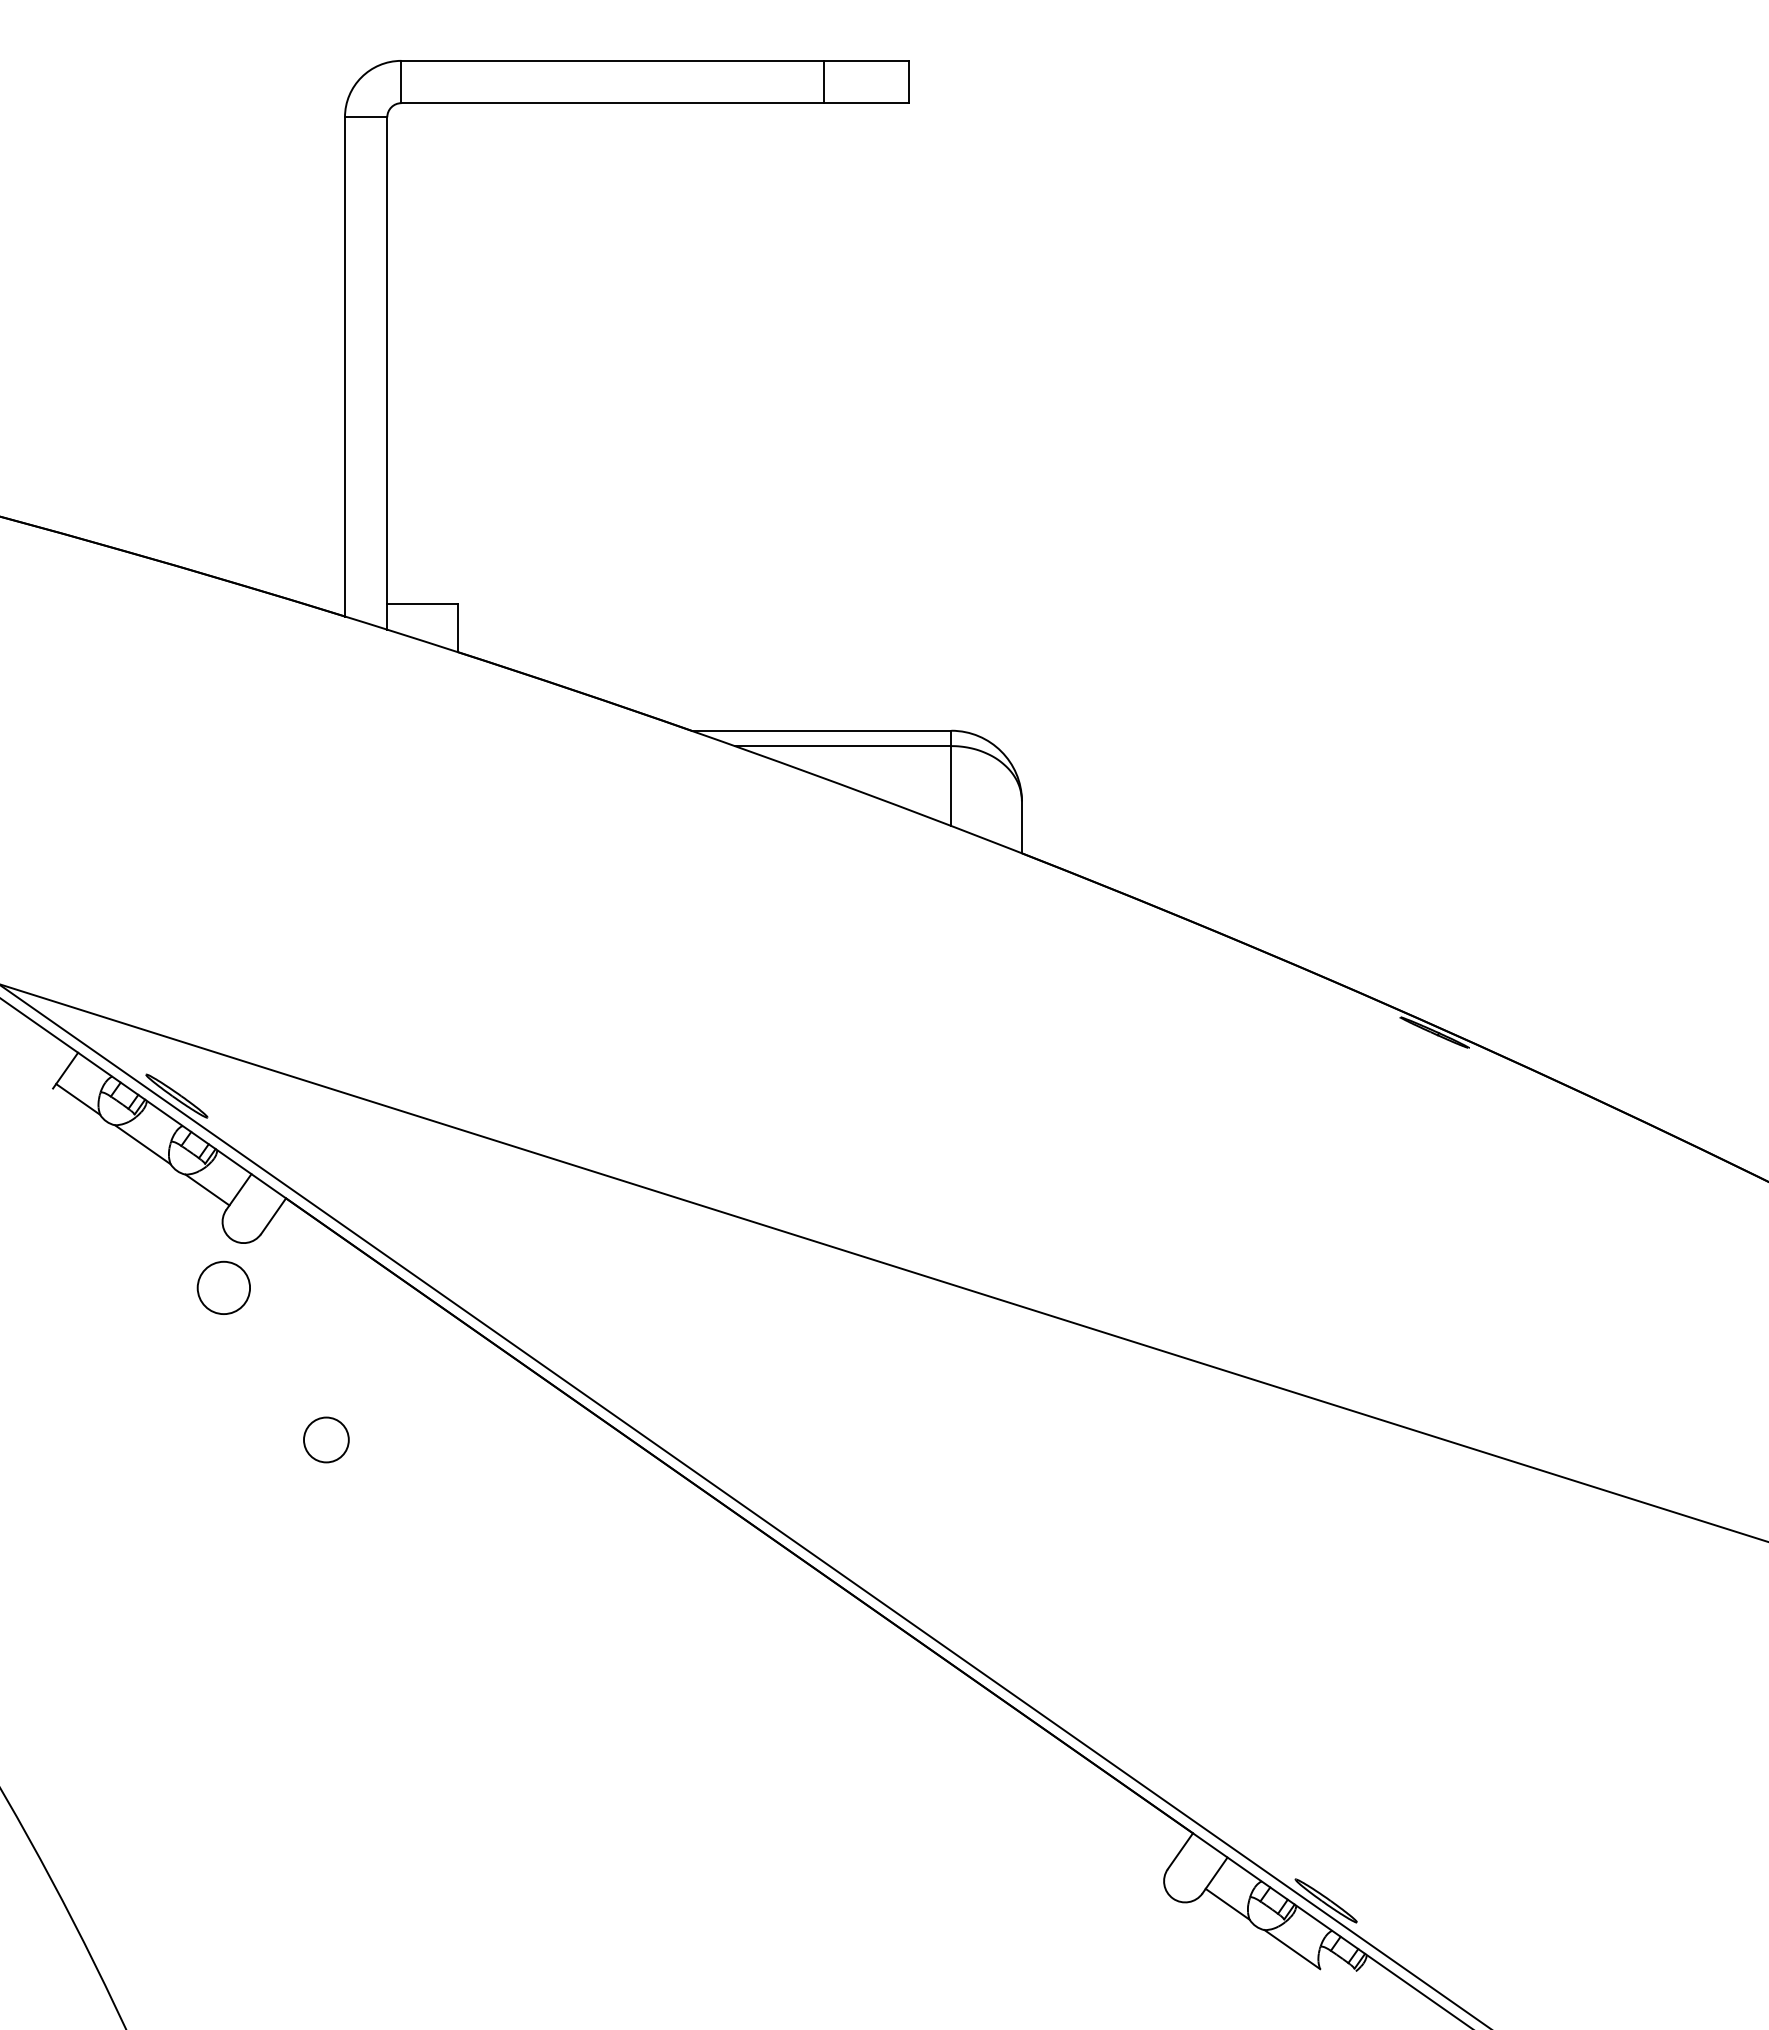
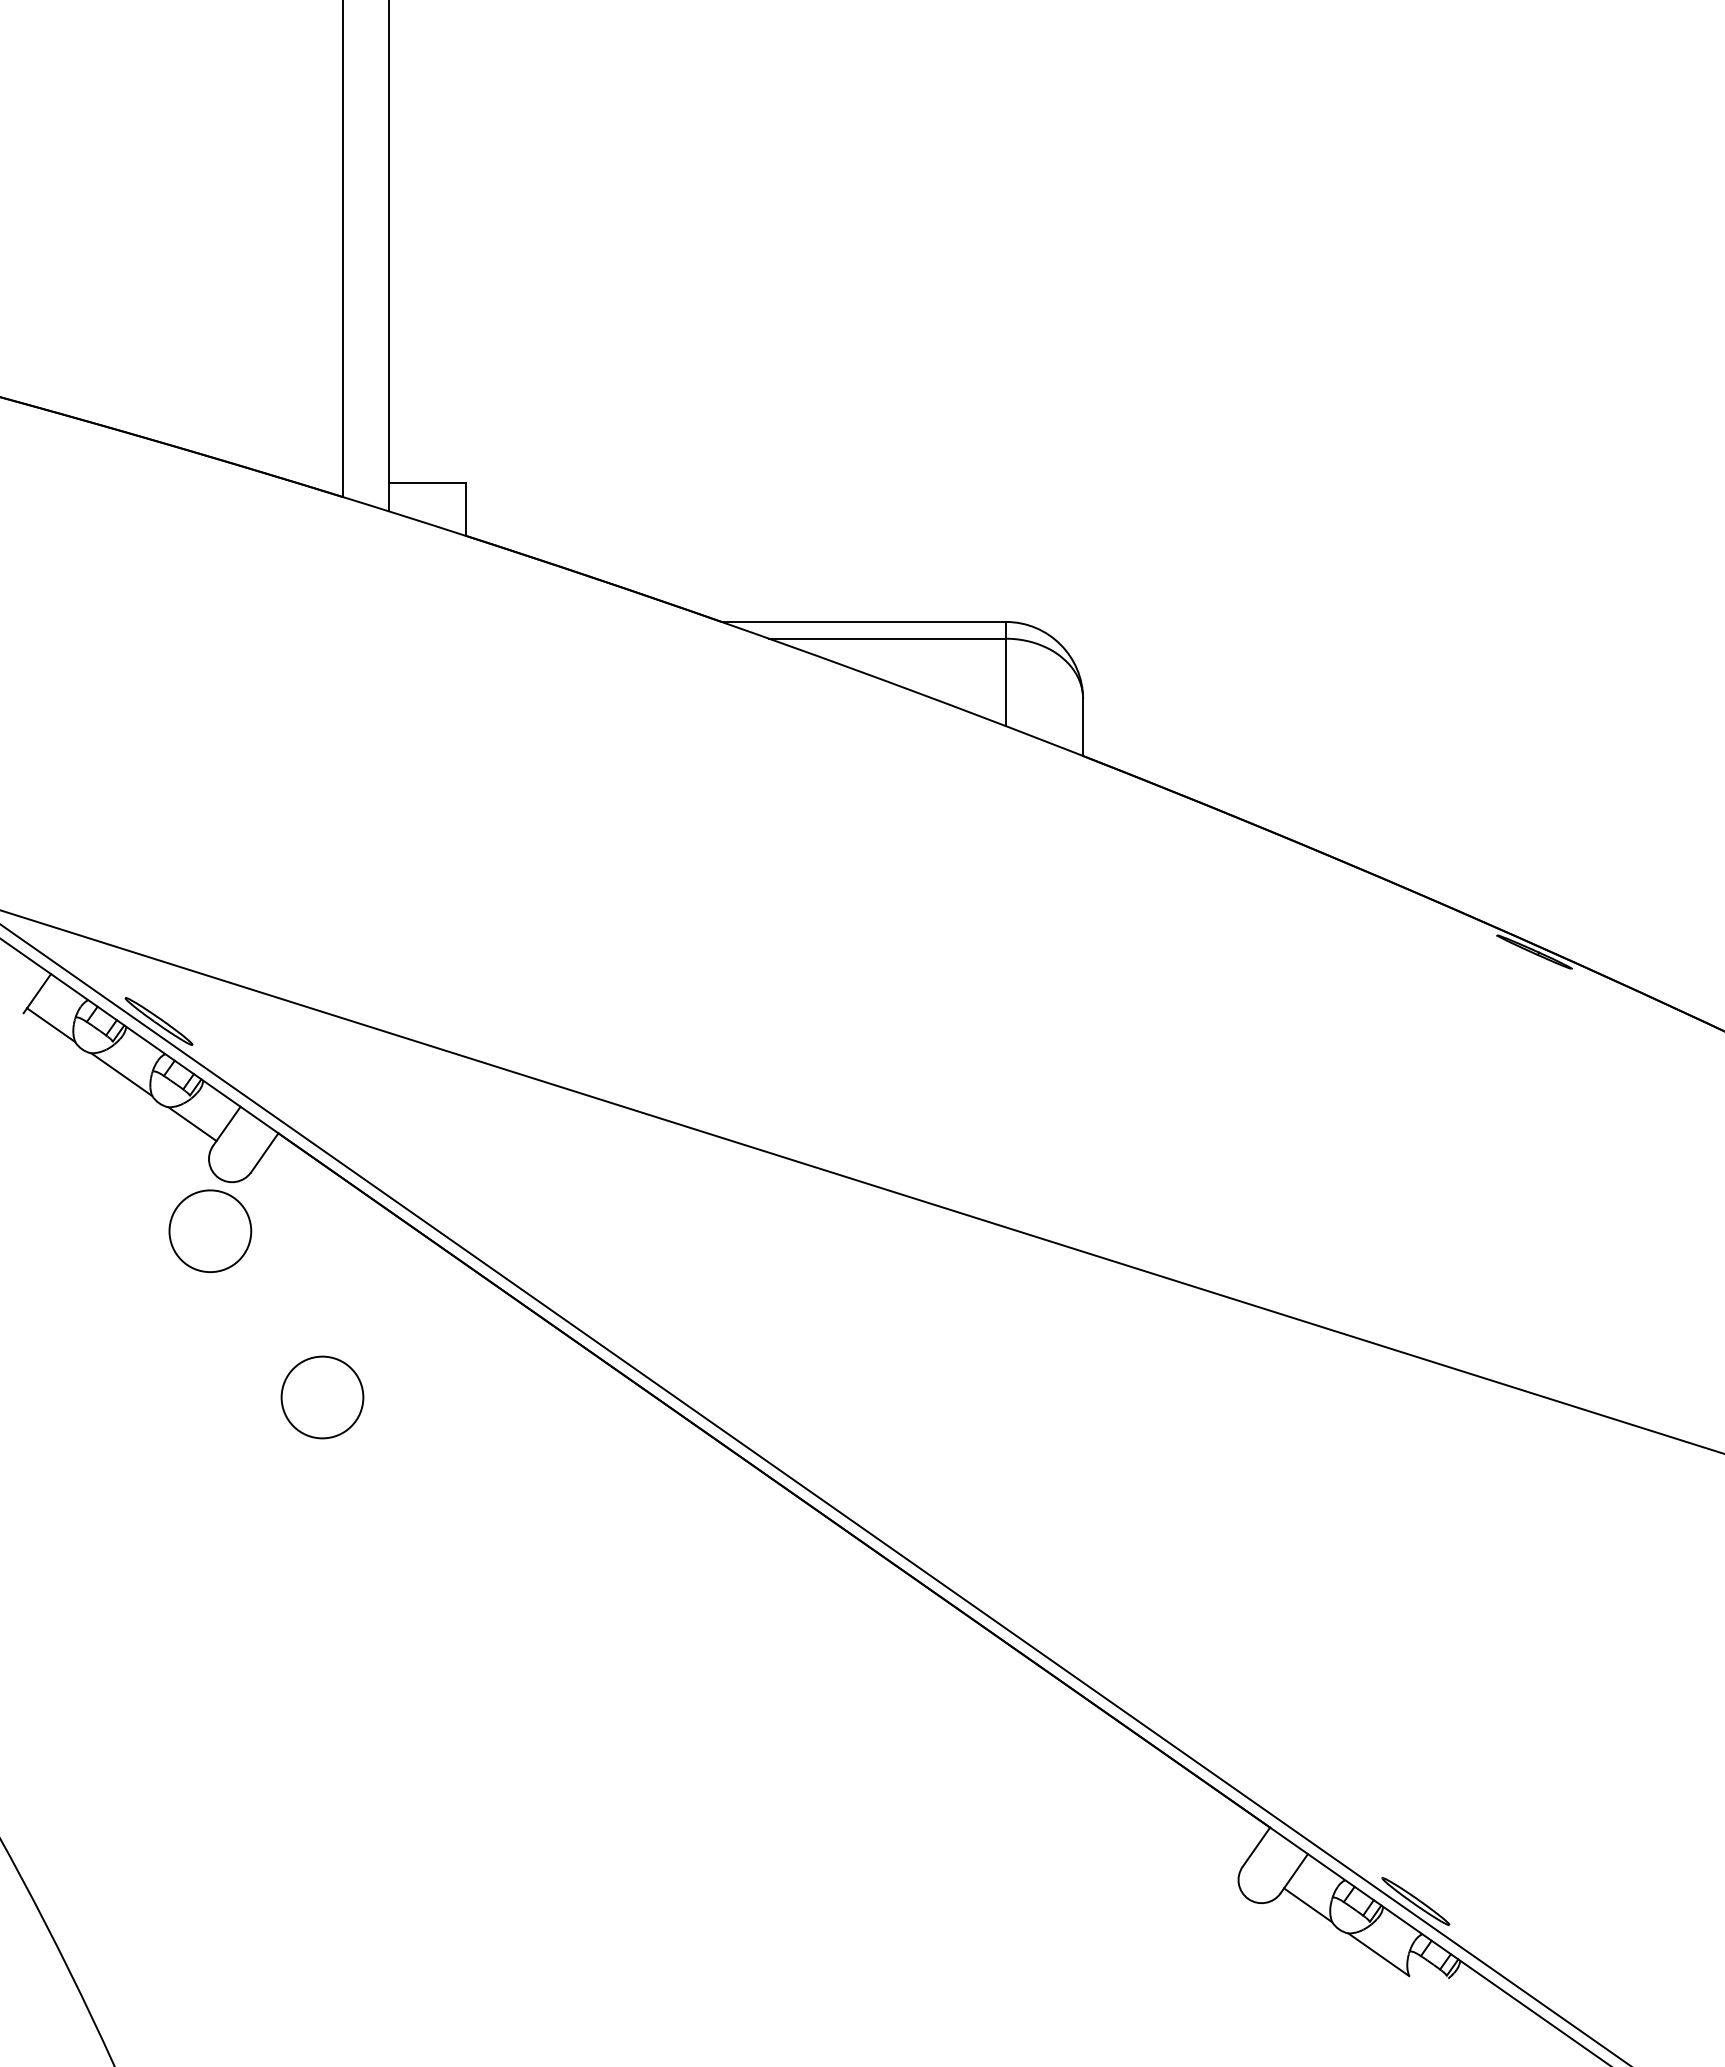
circle: (223, 1287) -> (210, 1230), size x1.43
circle: (326, 1439) -> (322, 1396), size x1.67

